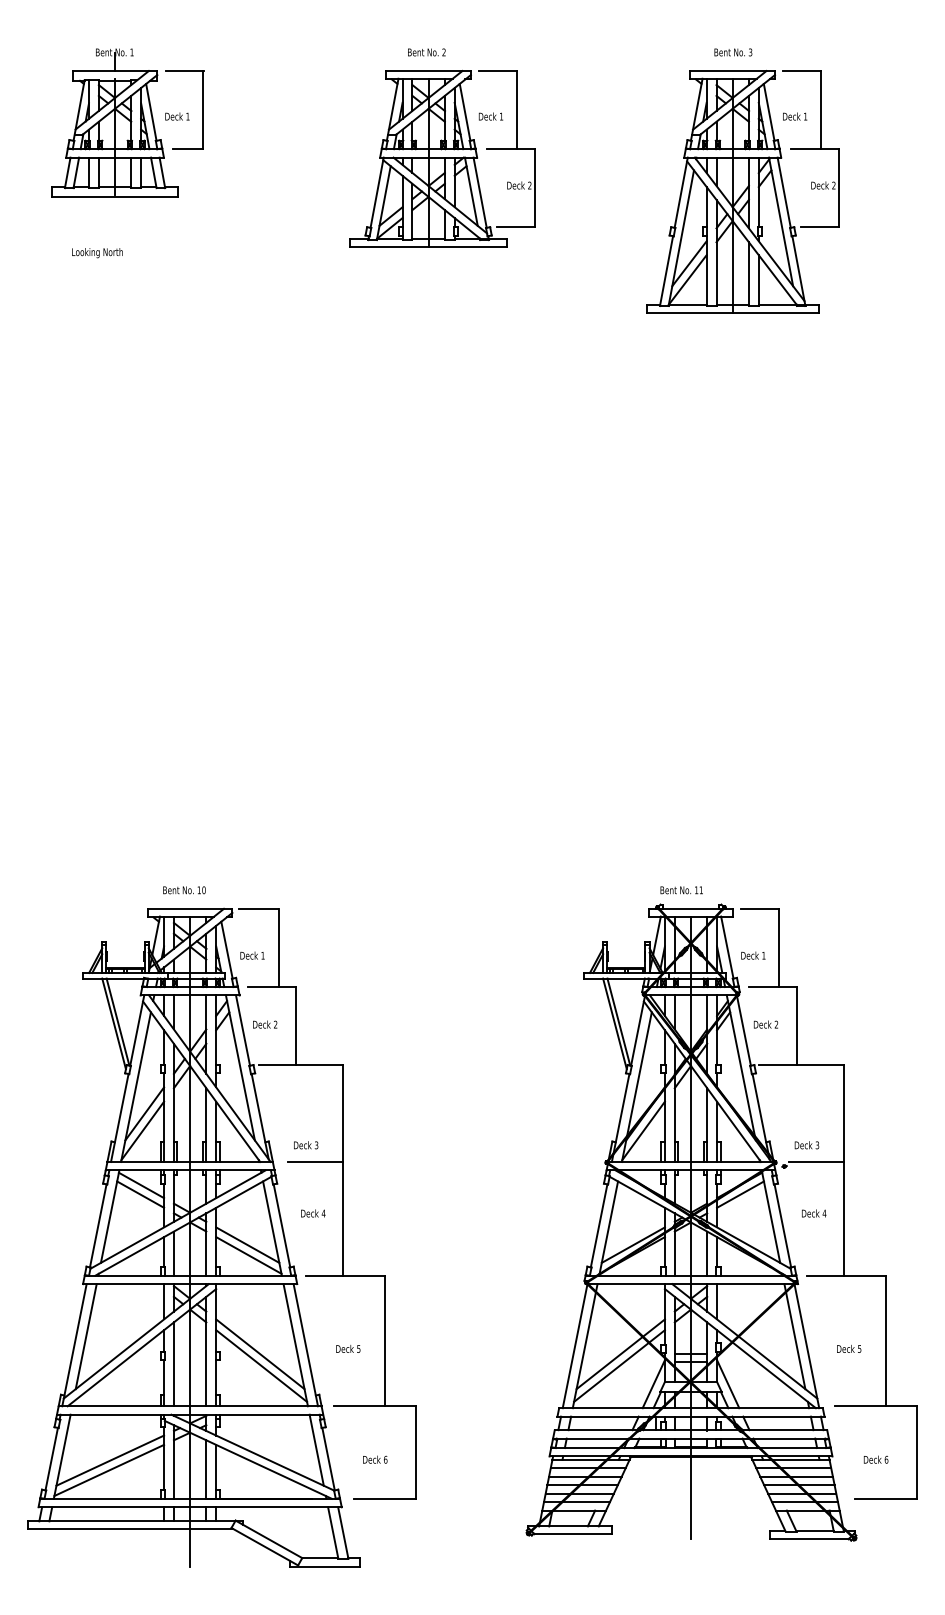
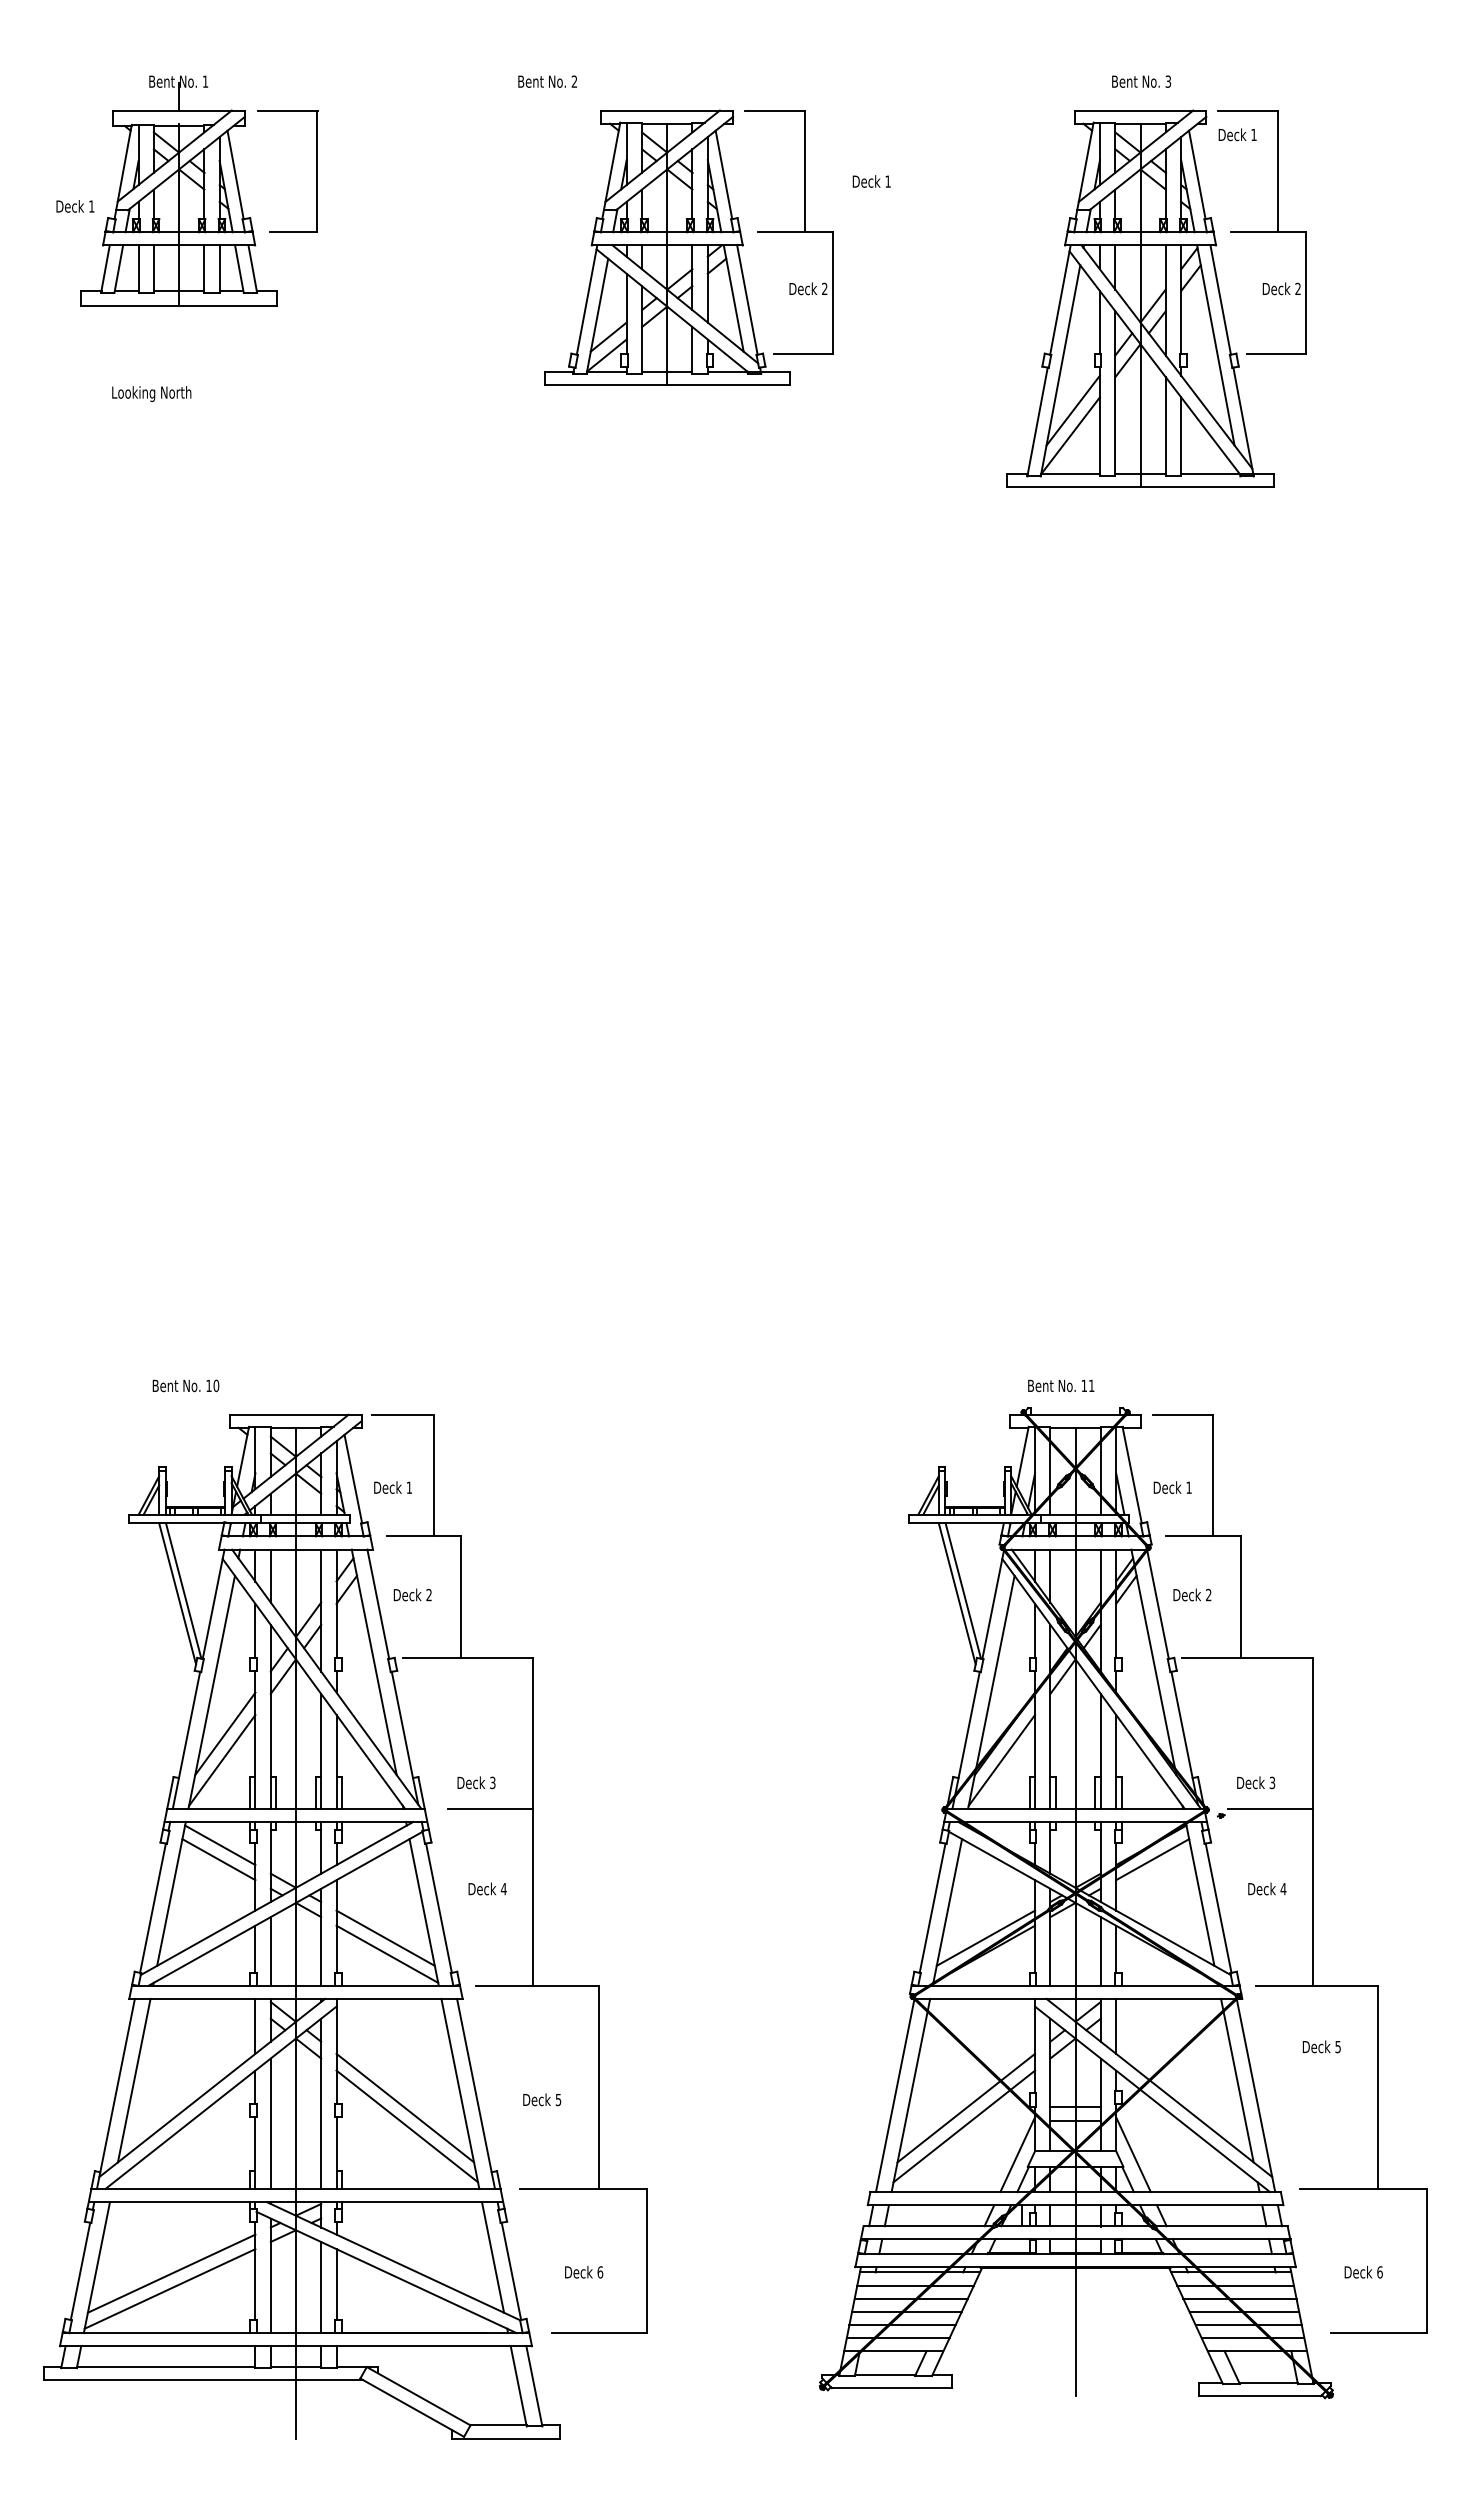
text: (426, 52) -> (547, 81), moved
text: (177, 116) -> (75, 206), moved
text: (490, 116) -> (870, 181), moved
text: (795, 116) -> (1238, 134), moved
text: (184, 890) -> (186, 1386), moved
text: (849, 1348) -> (1322, 2046), moved

